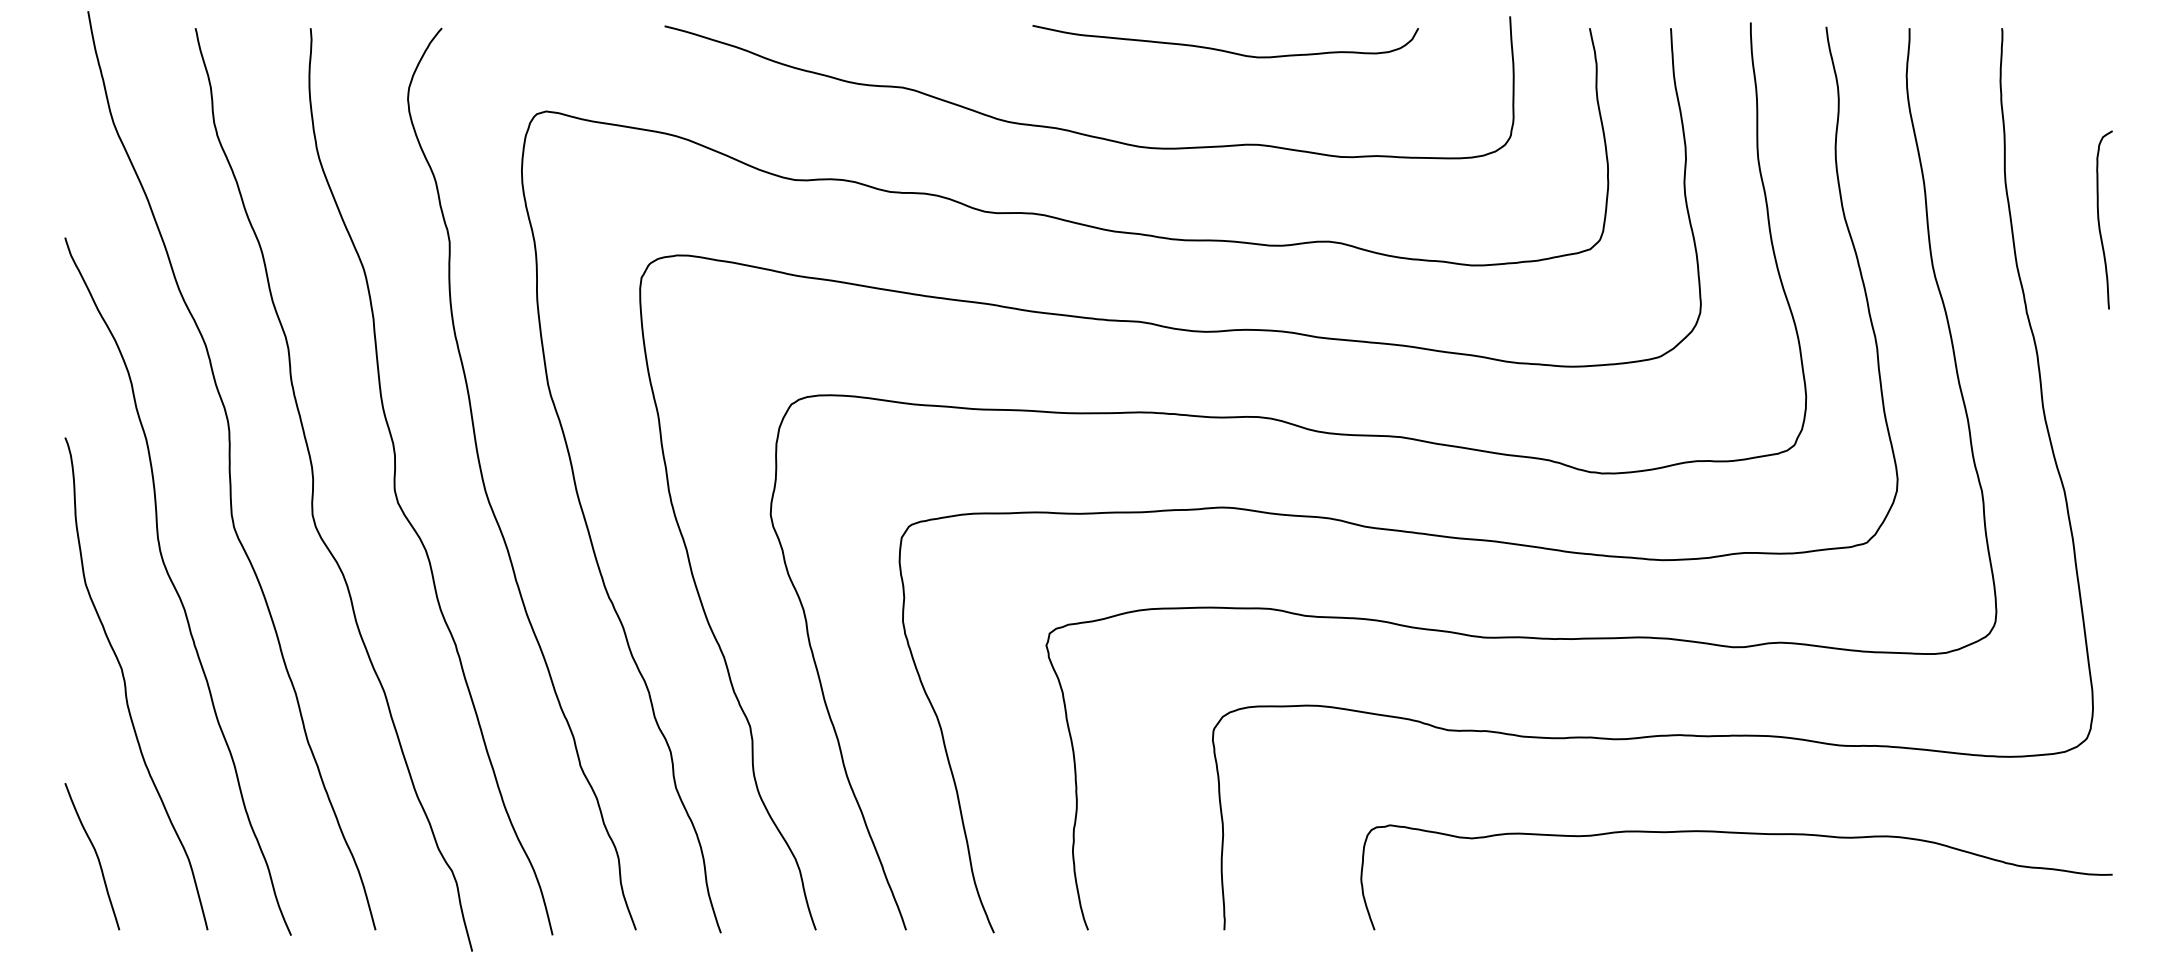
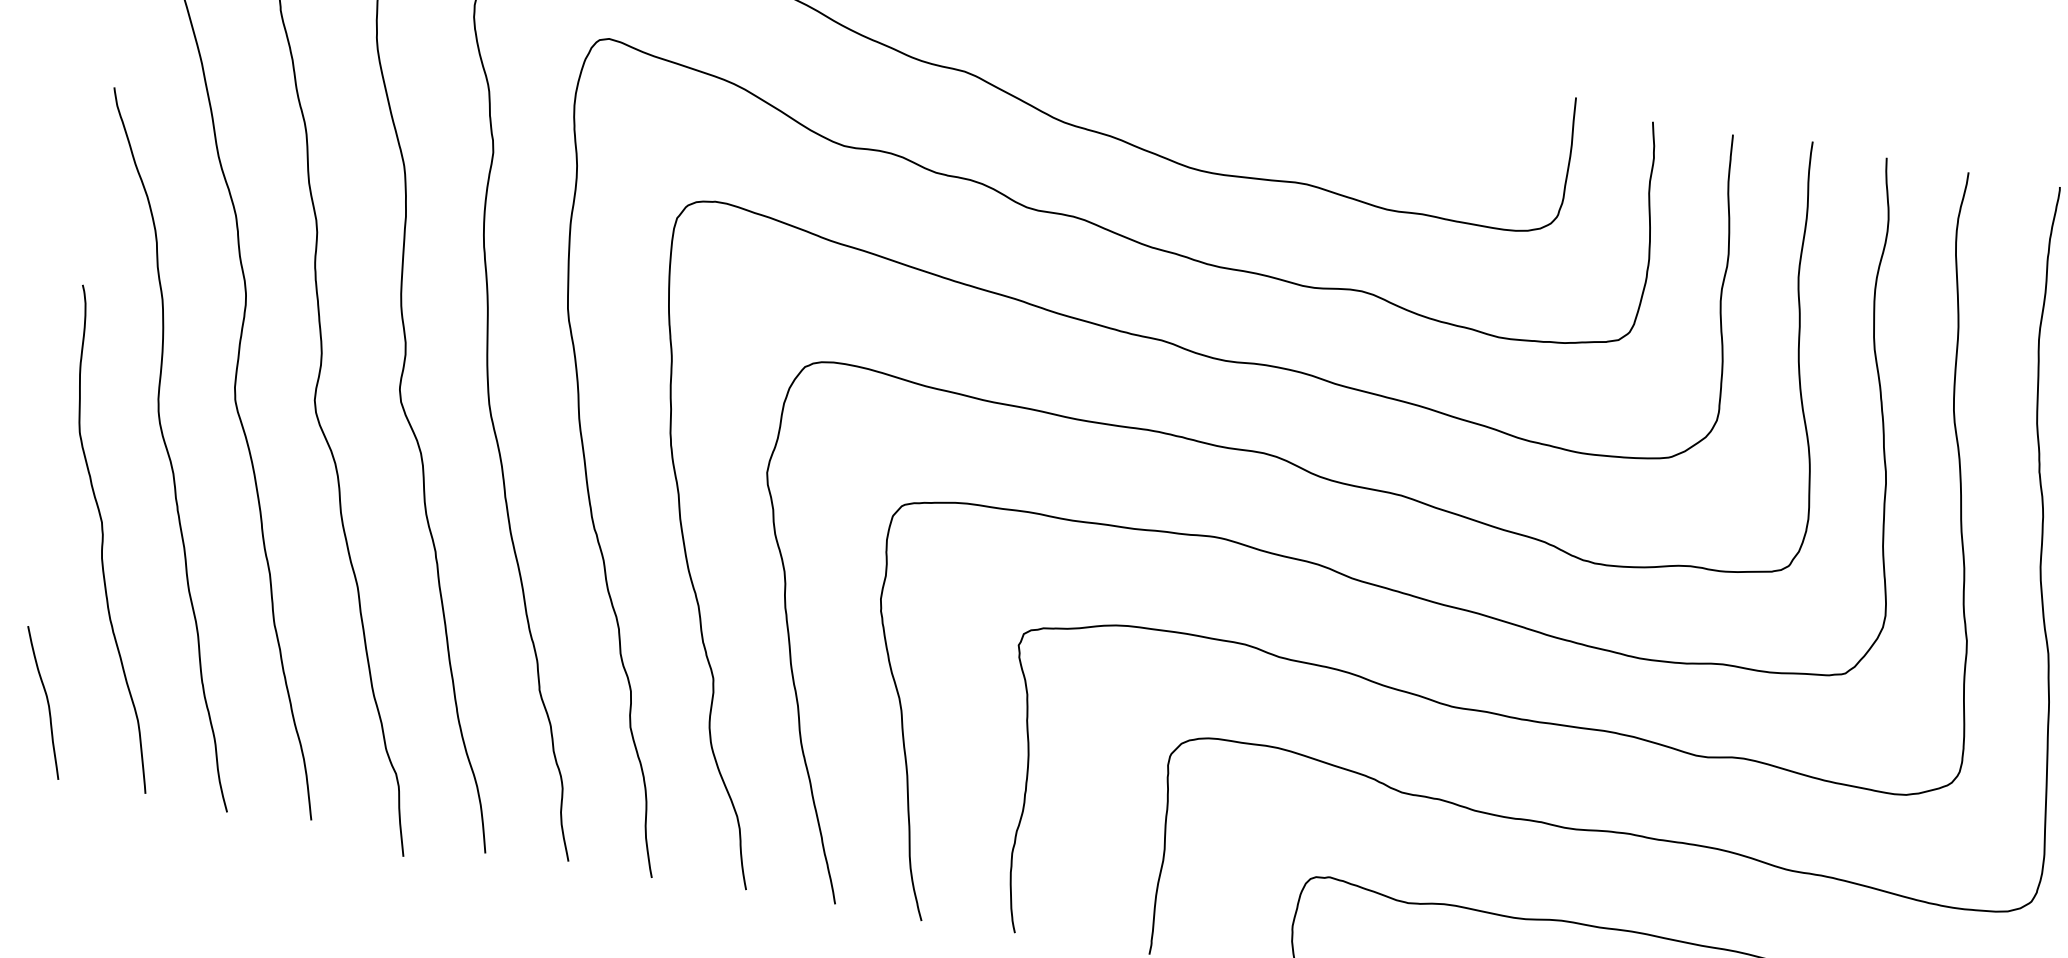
curve: (1222, 49) -> (1286, 84), removed

